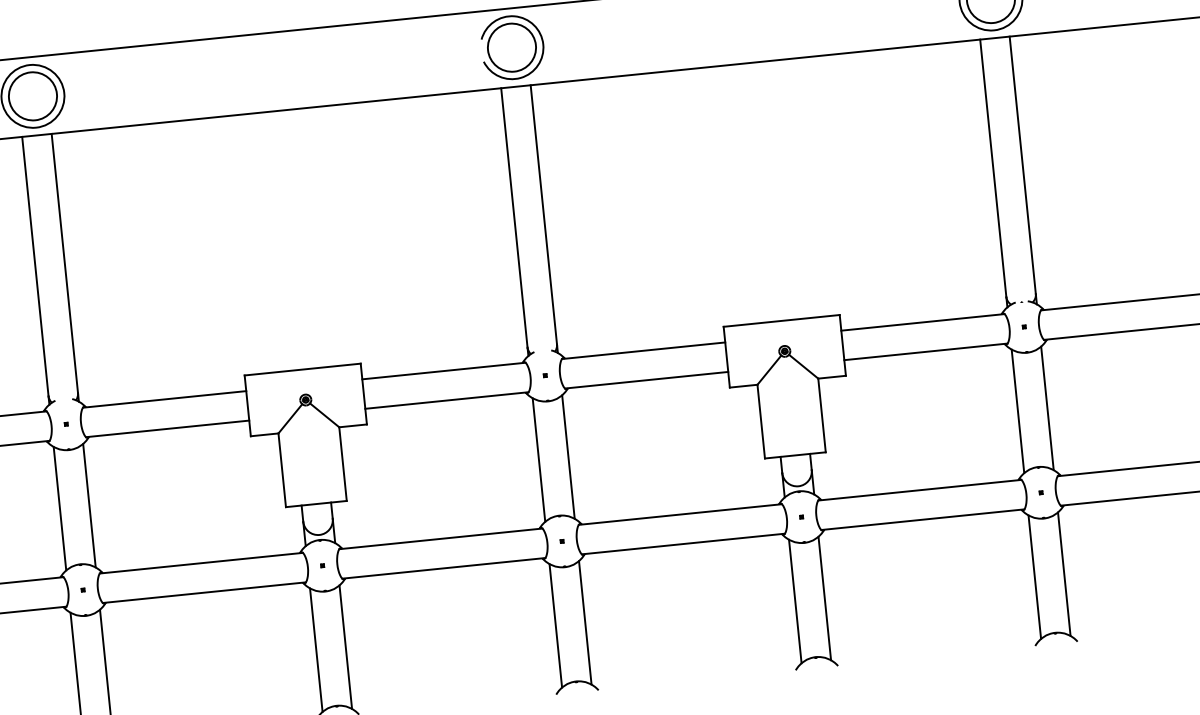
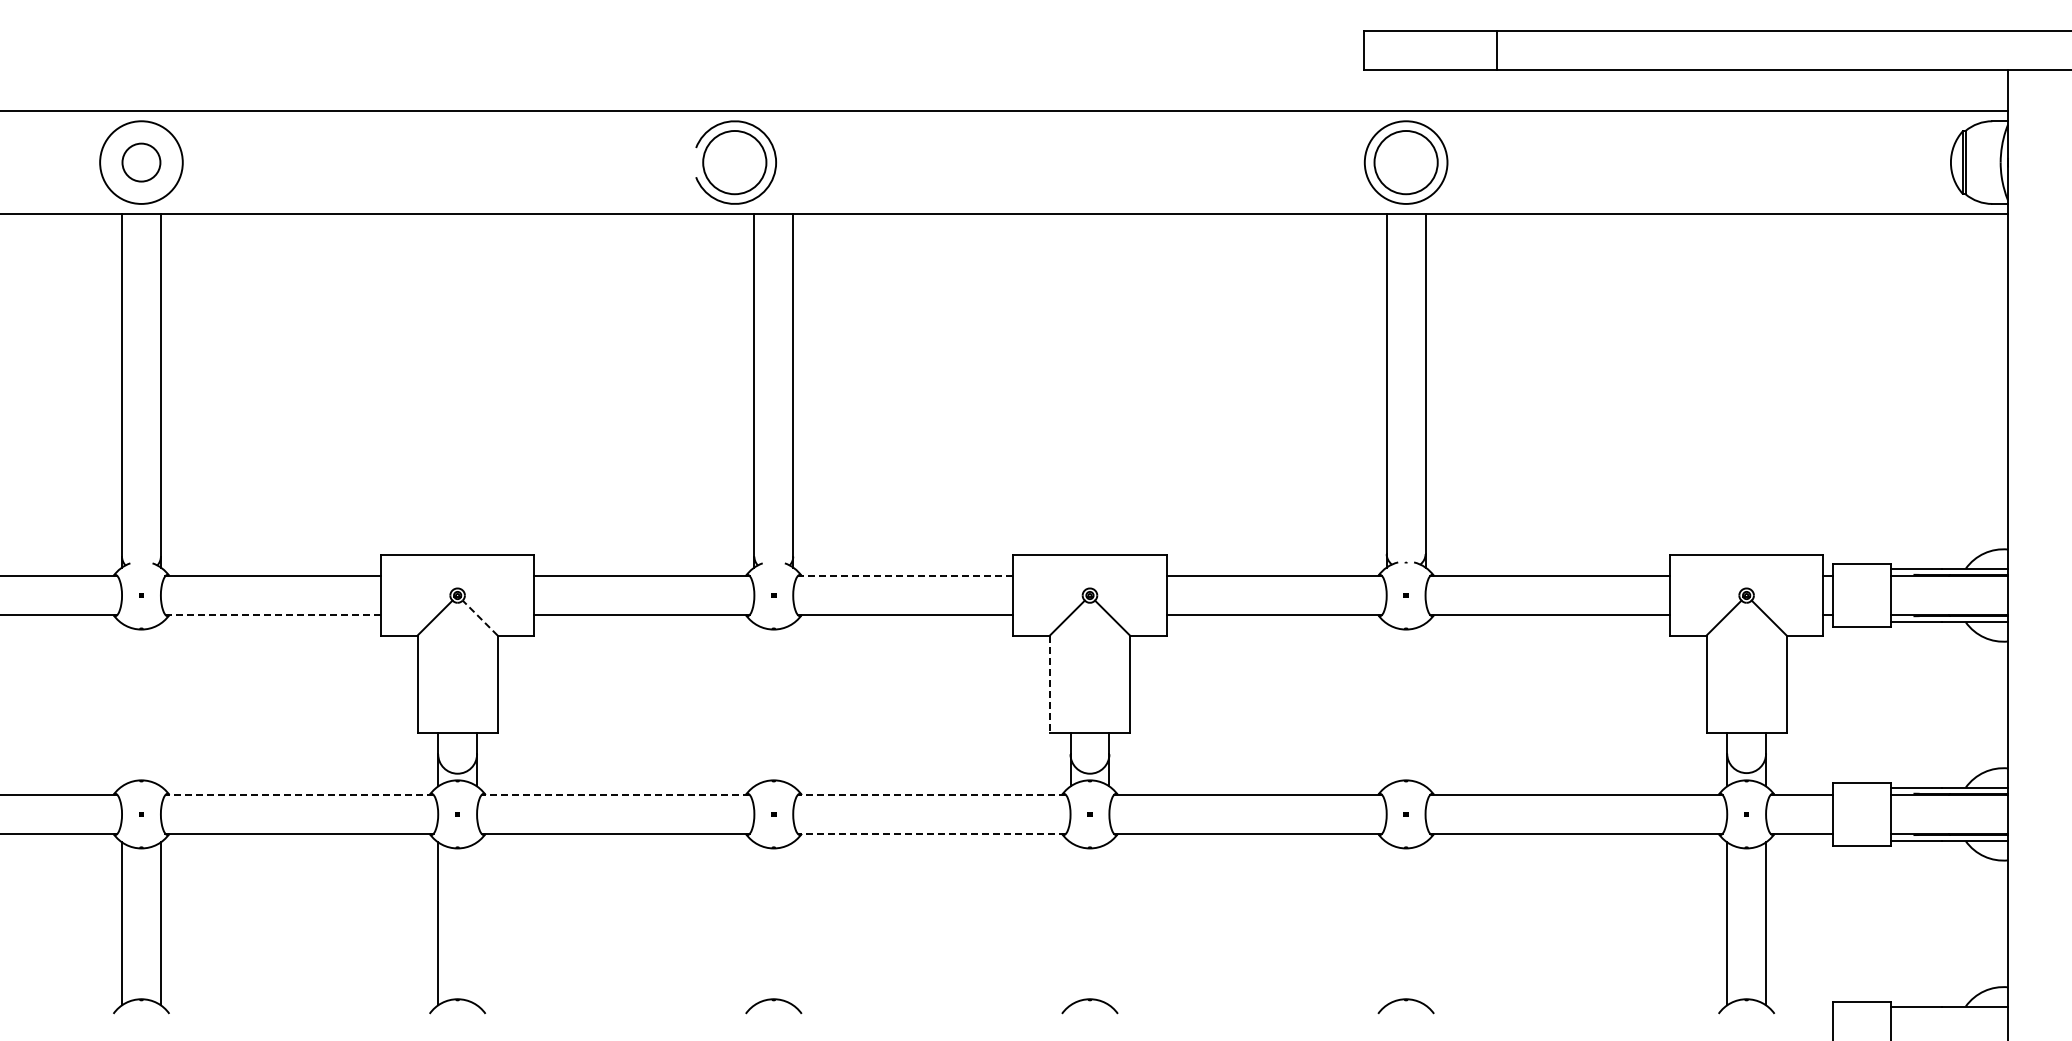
part: (512, 47) -> (735, 162), moved
circle: (32, 96) -> (141, 162), size x0.6
line: (643, 351) -> (905, 576), solid -> dashed
line: (1047, 408) -> (1425, 704), removed
line: (1017, 411) -> (1386, 704), removed
line: (324, 415) -> (480, 618), solid -> dashed
line: (760, 421) -> (1049, 684), solid -> dashed
line: (167, 428) -> (273, 614), solid -> dashed
line: (568, 456) -> (793, 704), removed
line: (539, 459) -> (754, 704), removed
line: (89, 505) -> (160, 704), removed
line: (60, 508) -> (122, 704), removed
line: (680, 514) -> (931, 794), solid -> dashed
line: (440, 538) -> (615, 794), solid -> dashed
line: (683, 543) -> (931, 833), solid -> dashed
line: (201, 562) -> (299, 794), solid -> dashed
line: (1064, 573) -> (1425, 923), removed
line: (1034, 576) -> (1386, 923), removed
line: (824, 598) -> (1109, 923), removed
line: (795, 601) -> (1070, 923), removed
line: (585, 622) -> (793, 923), removed
line: (555, 625) -> (754, 923), removed
line: (346, 646) -> (477, 923), removed

